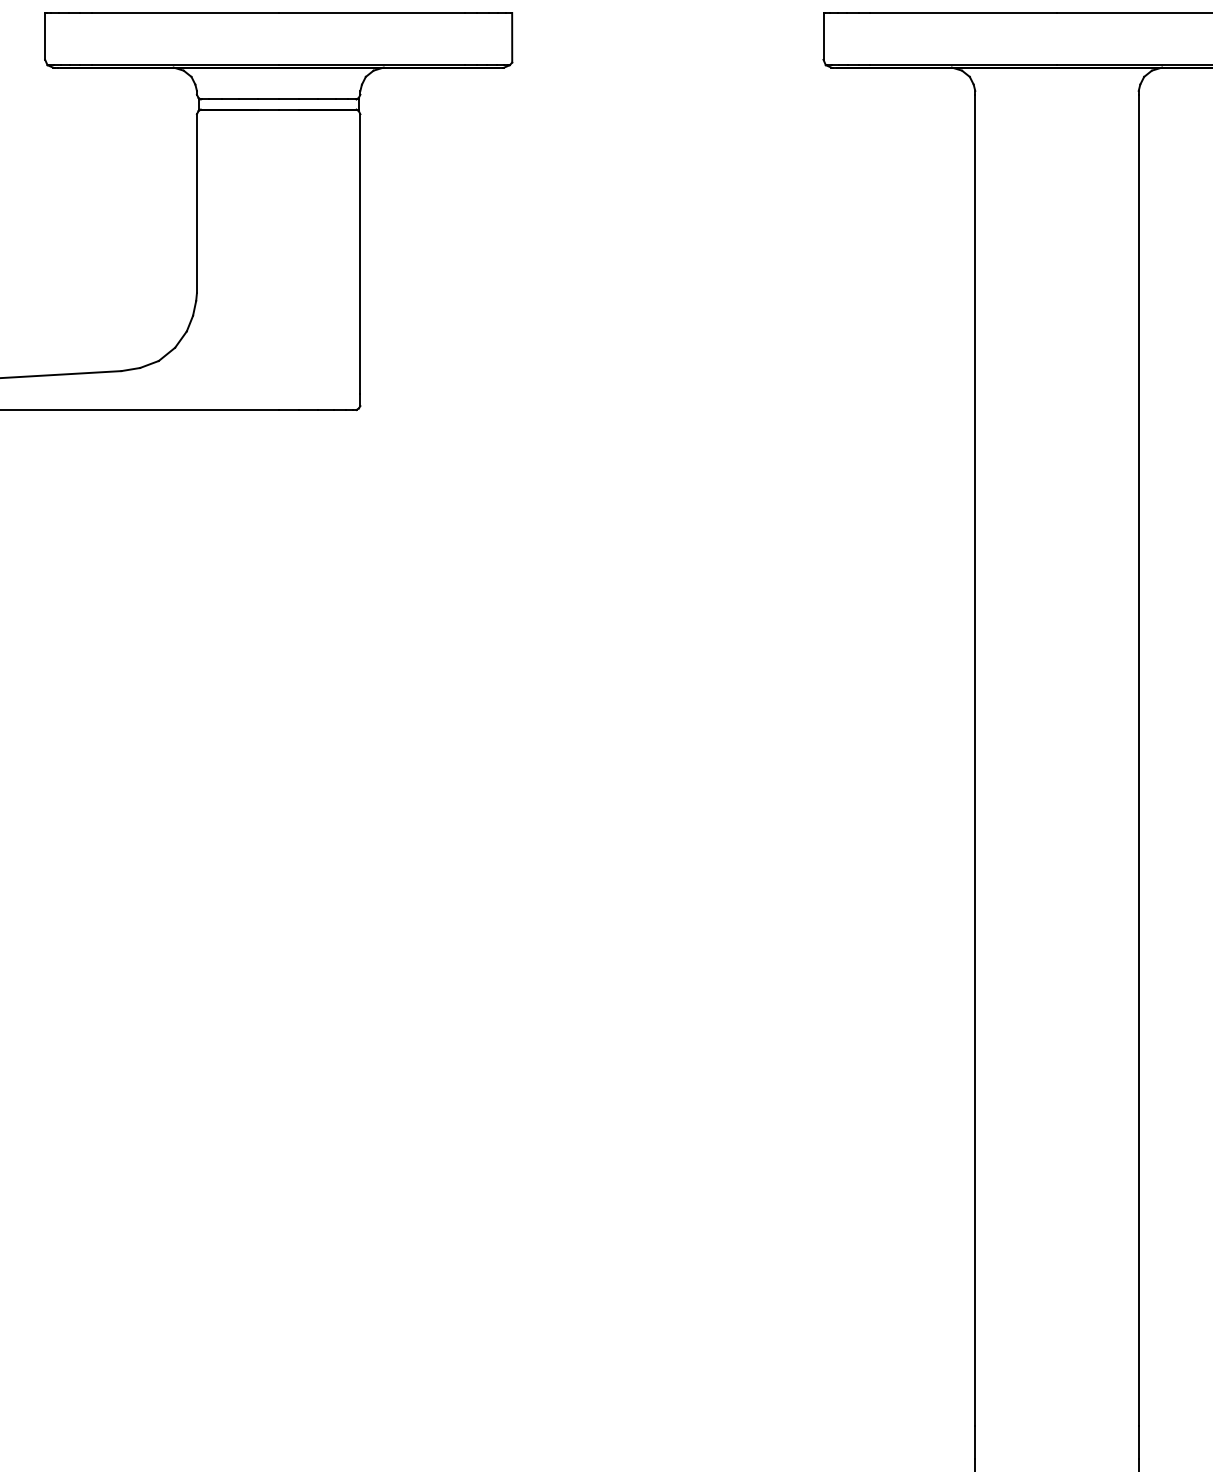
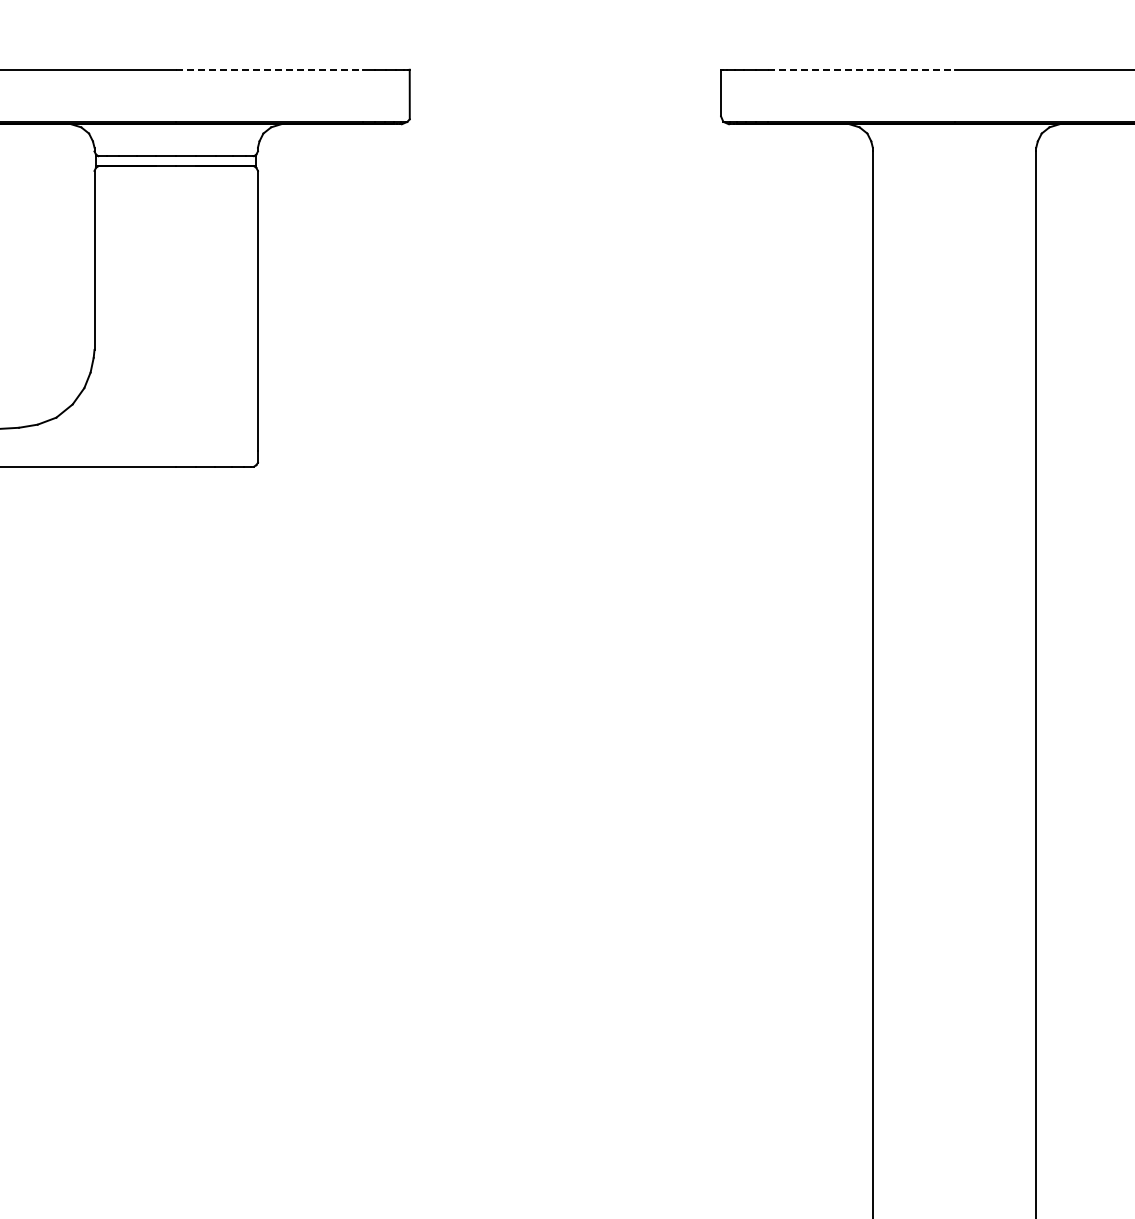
line: (372, 13) -> (270, 70), solid -> dashed
line: (964, 13) -> (862, 70), solid -> dashed

